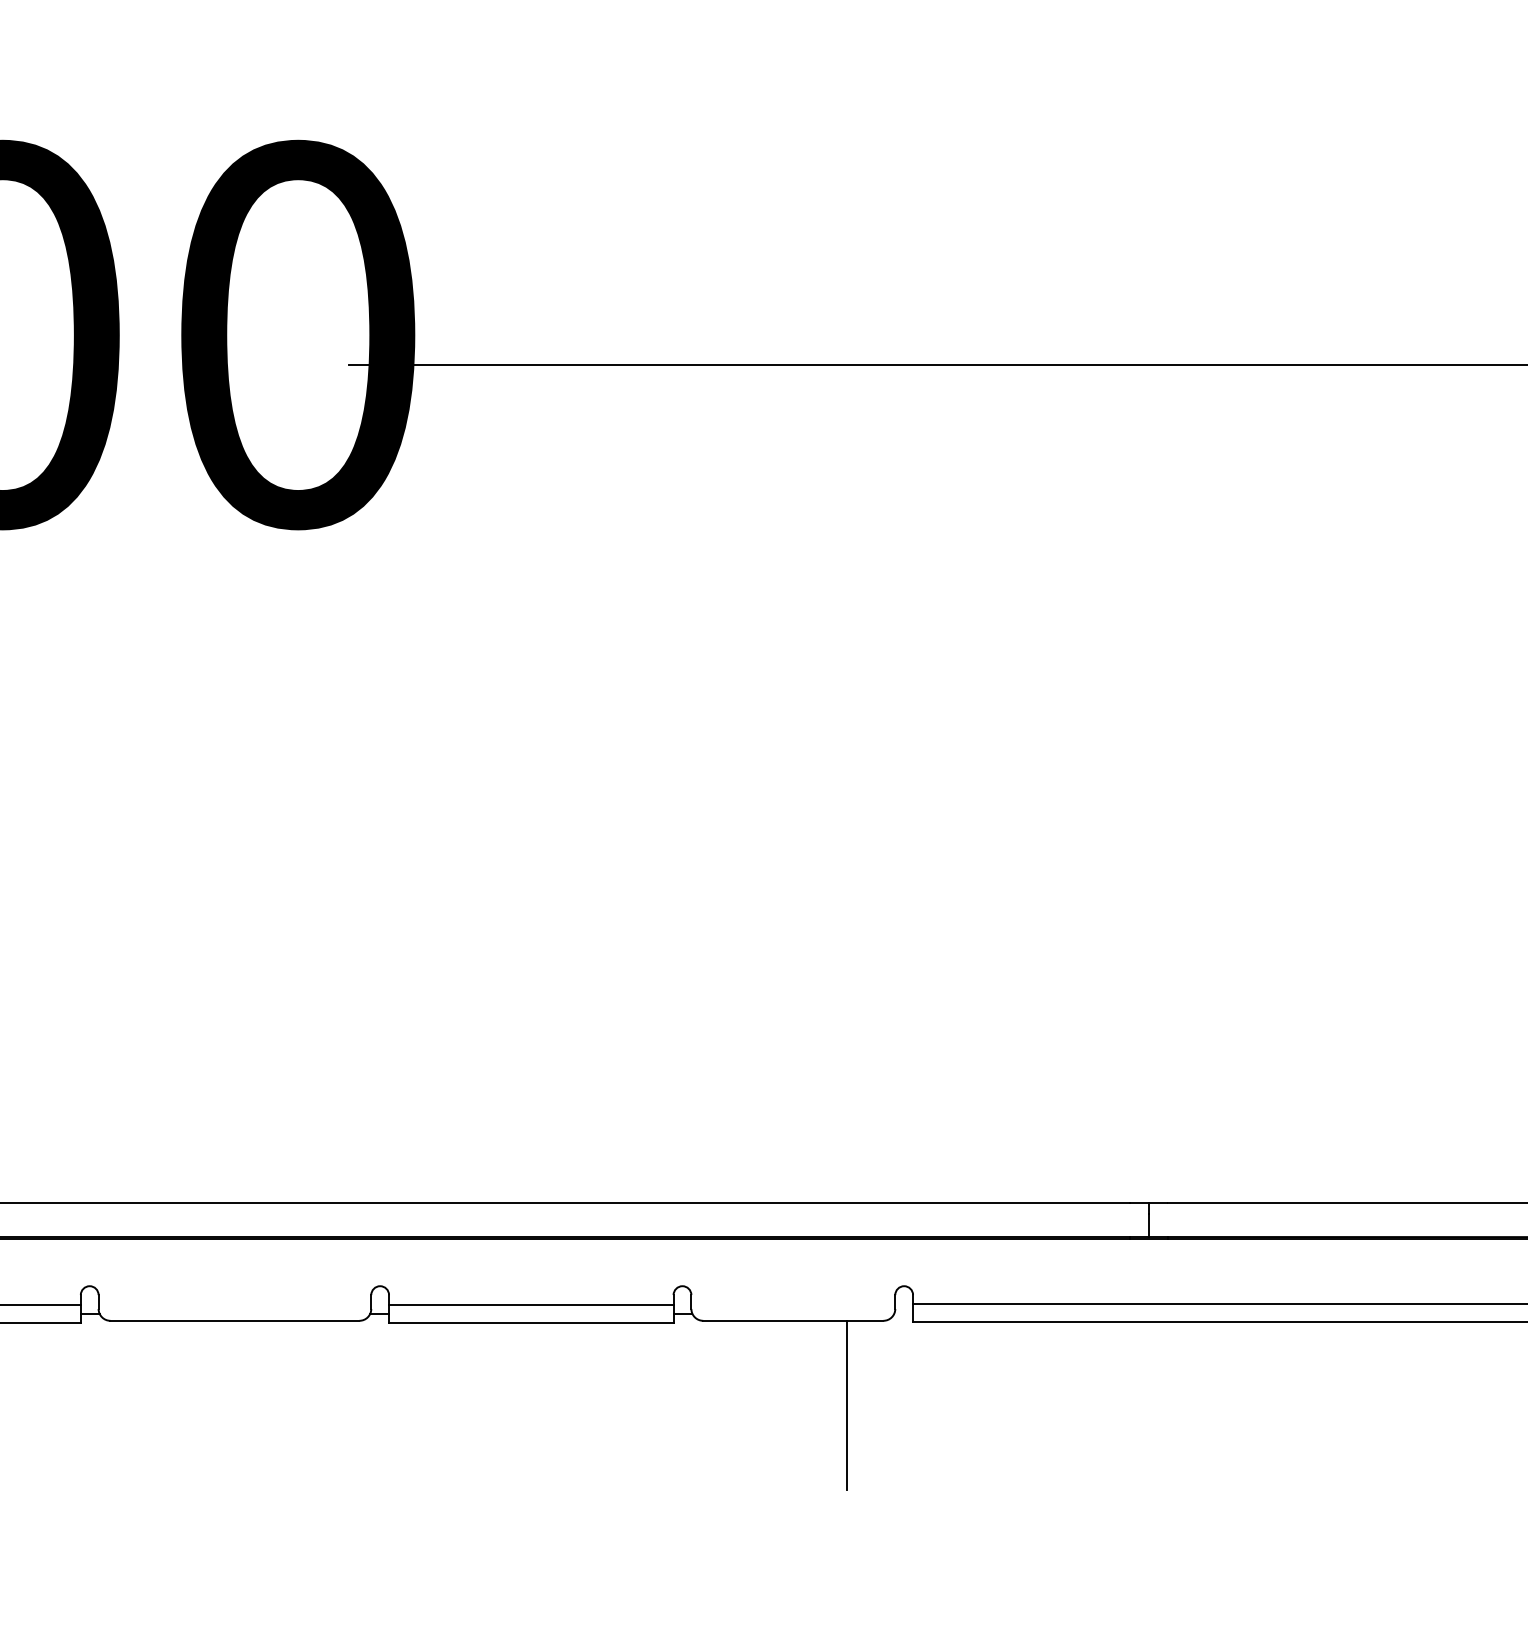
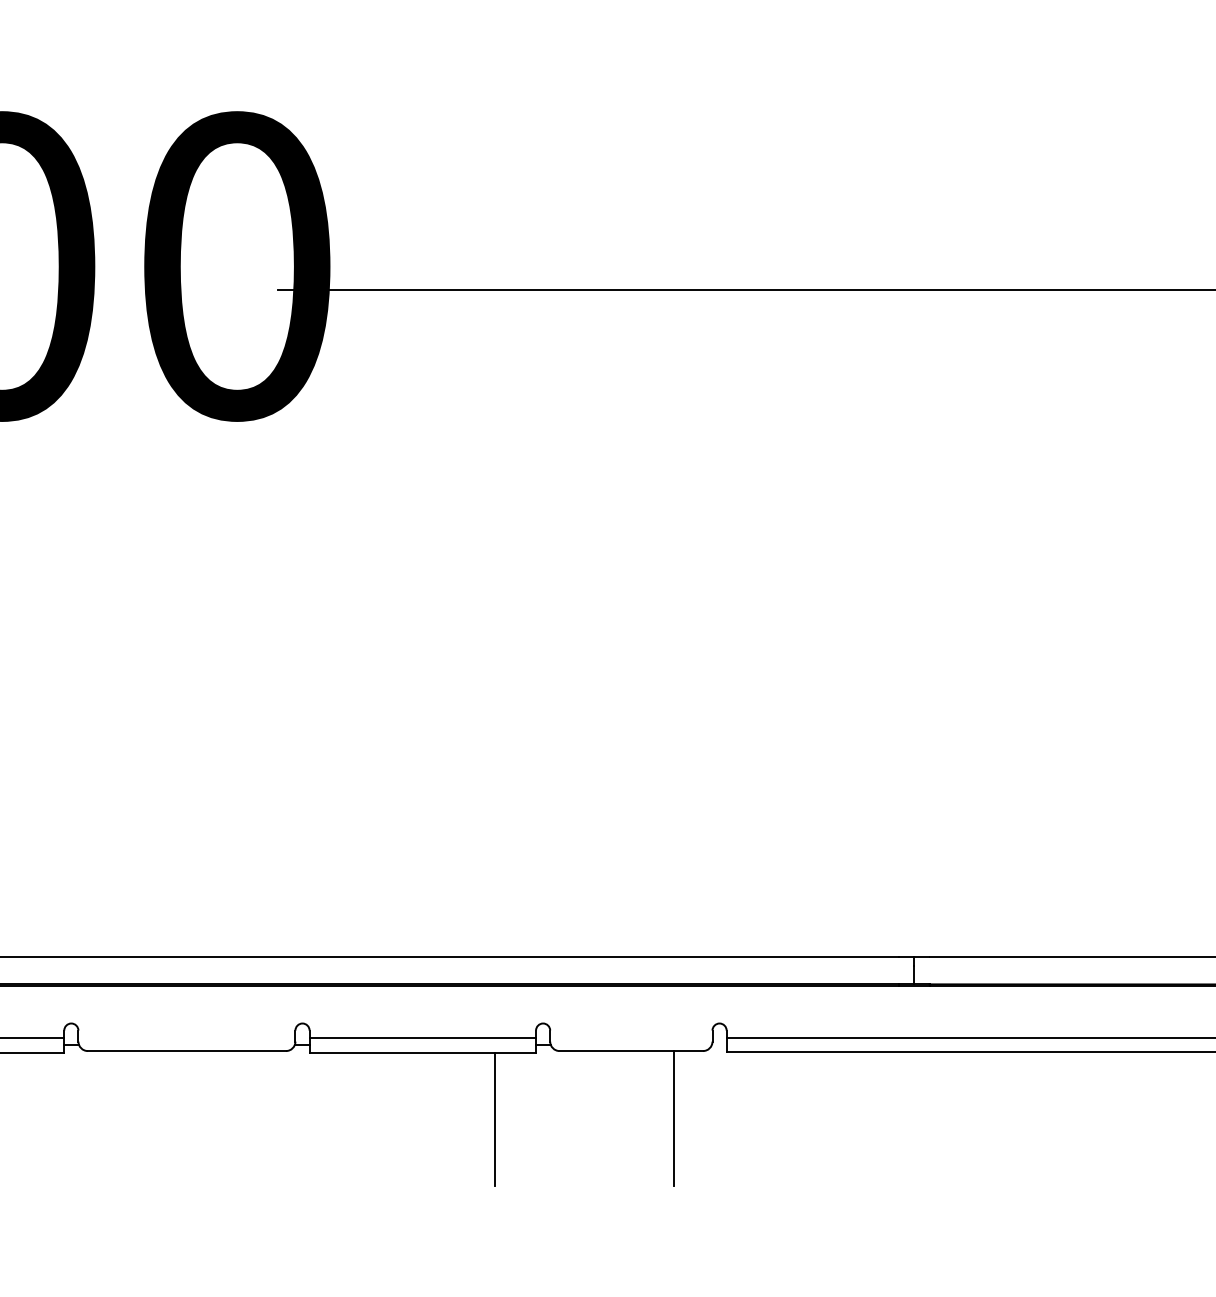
line: (622, 1405) -> (495, 1118), added

